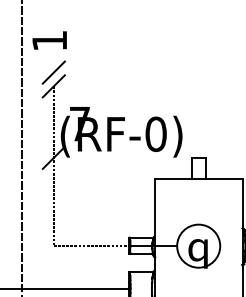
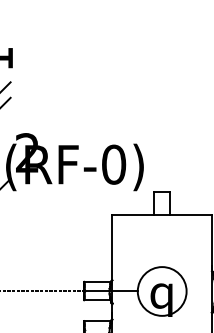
text: (79, 123) -> (27, 152), 7 -> 2

